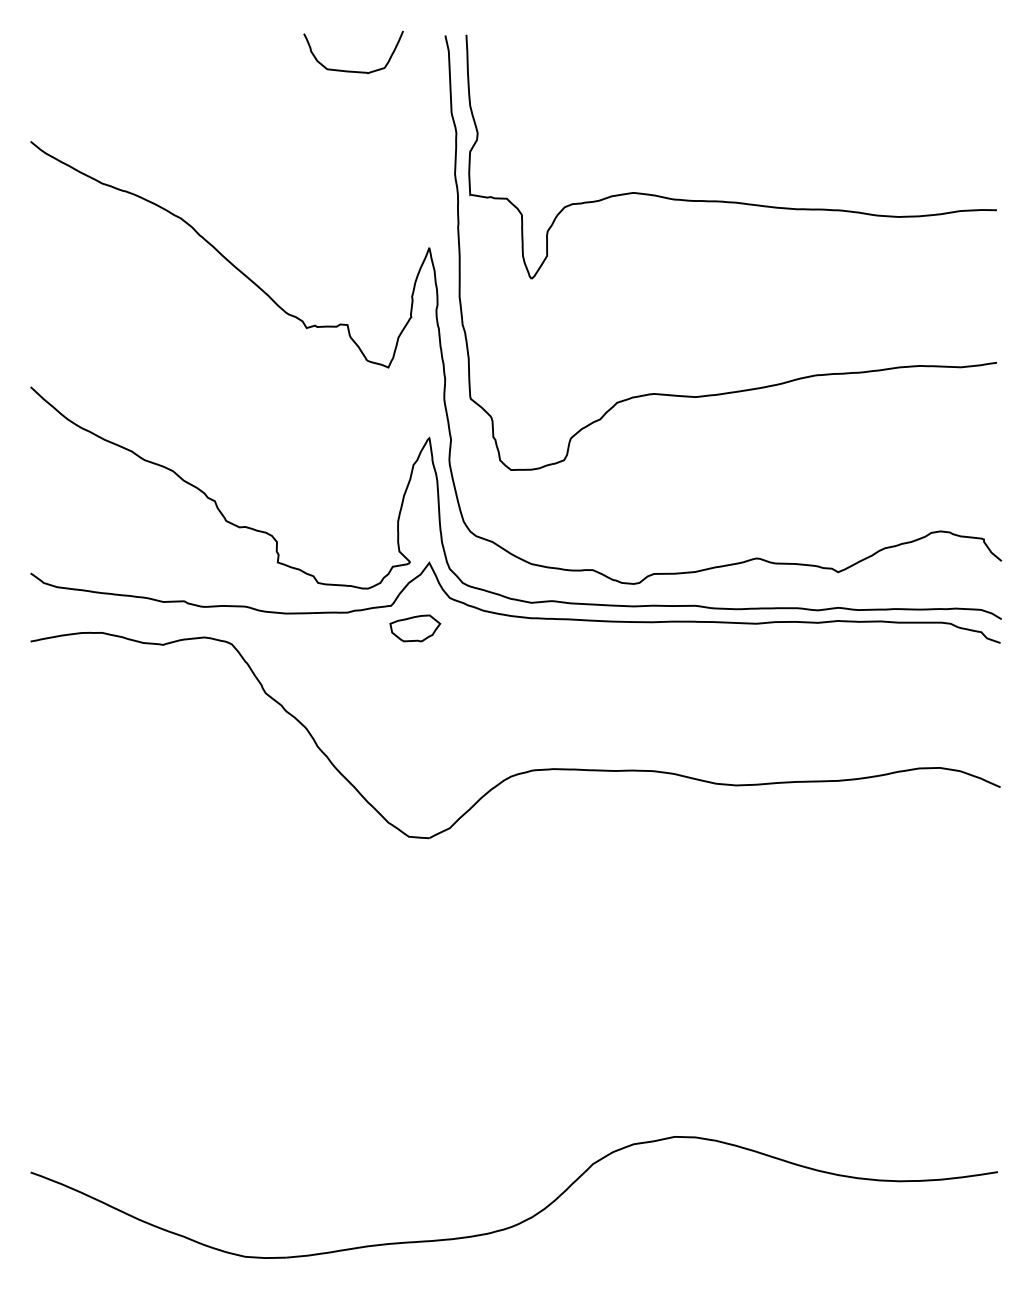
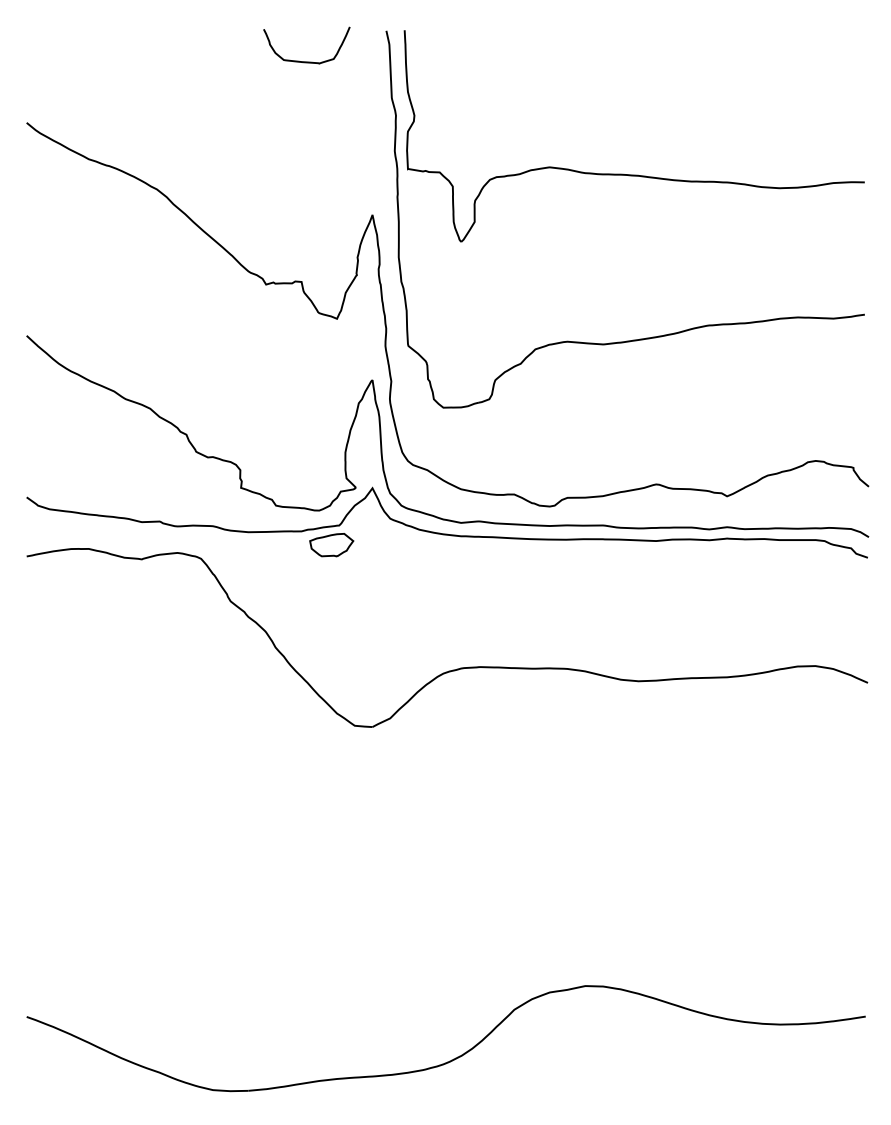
part: (415, 628) -> (331, 545), moved

